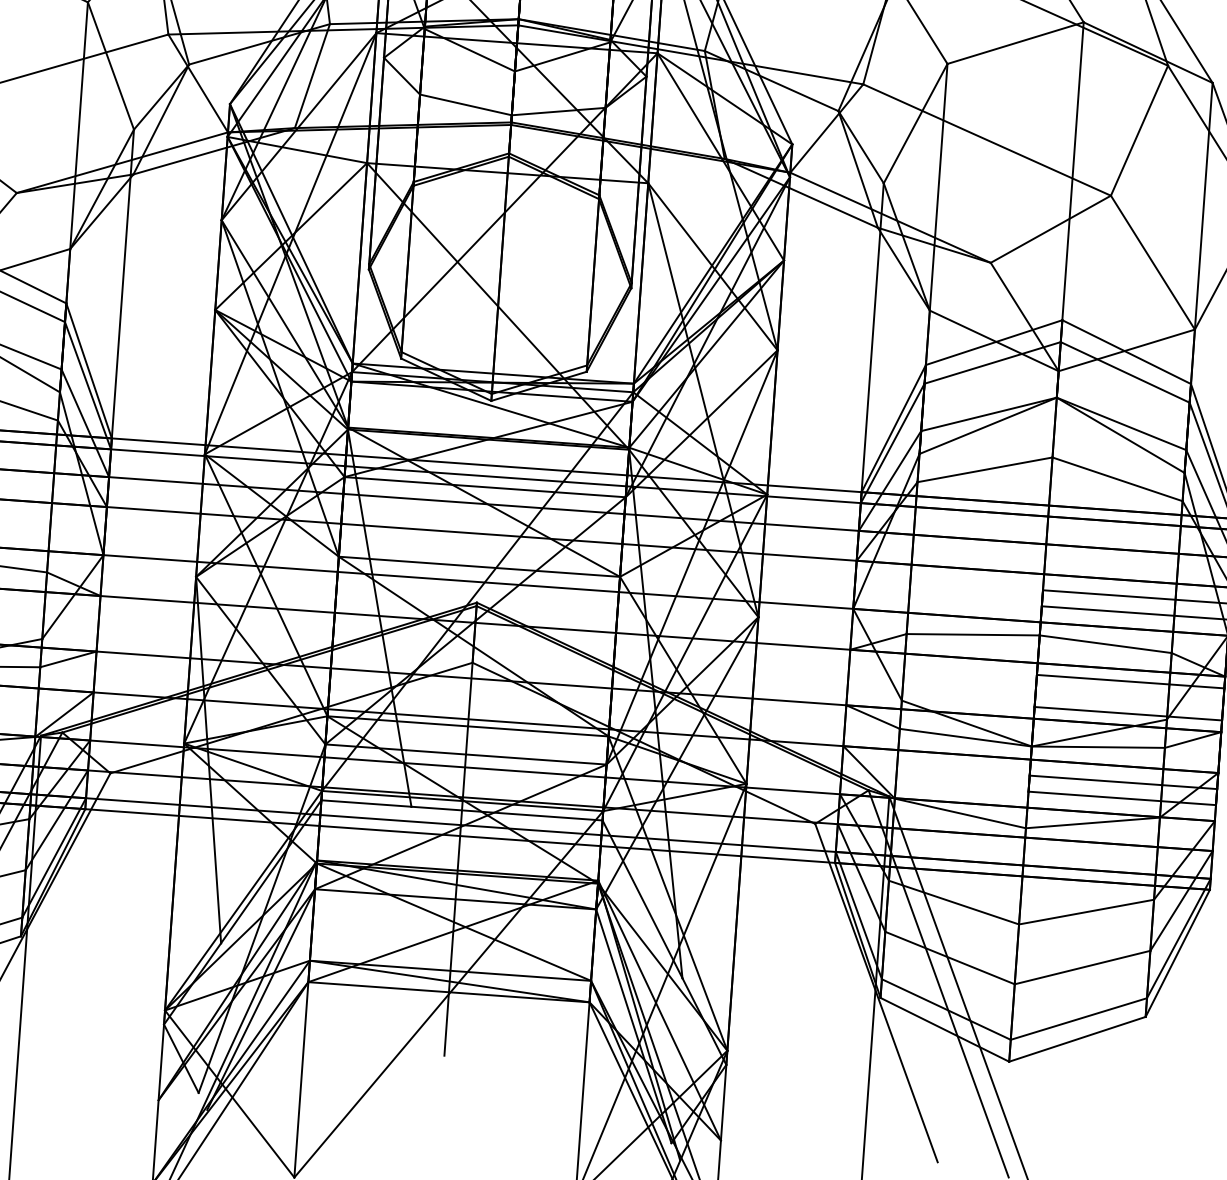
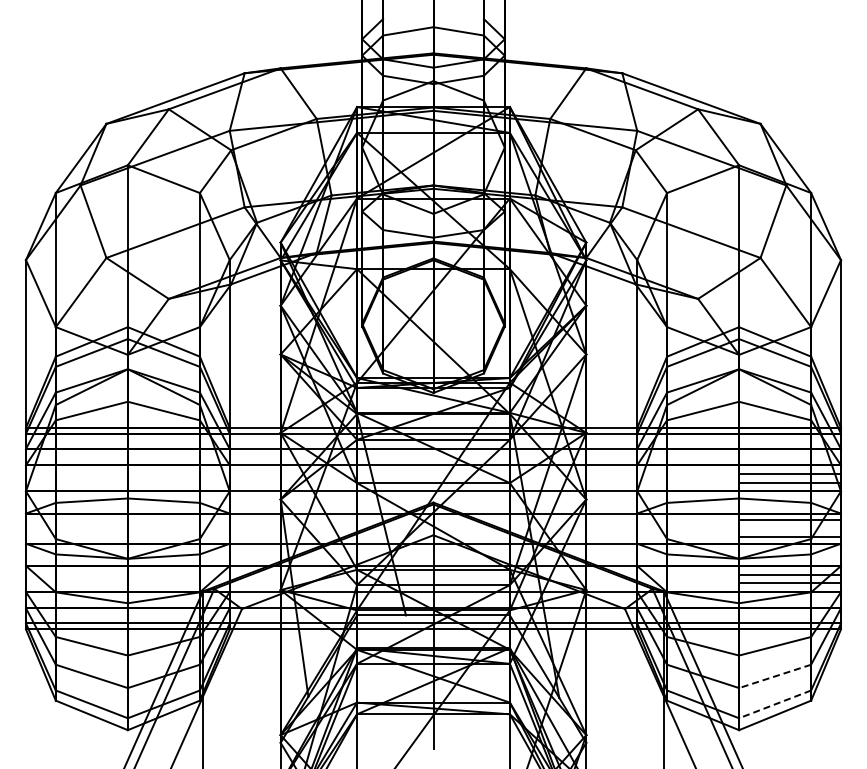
line: (1083, 967) -> (775, 676), solid -> dashed
line: (1079, 1019) -> (775, 704), solid -> dashed

